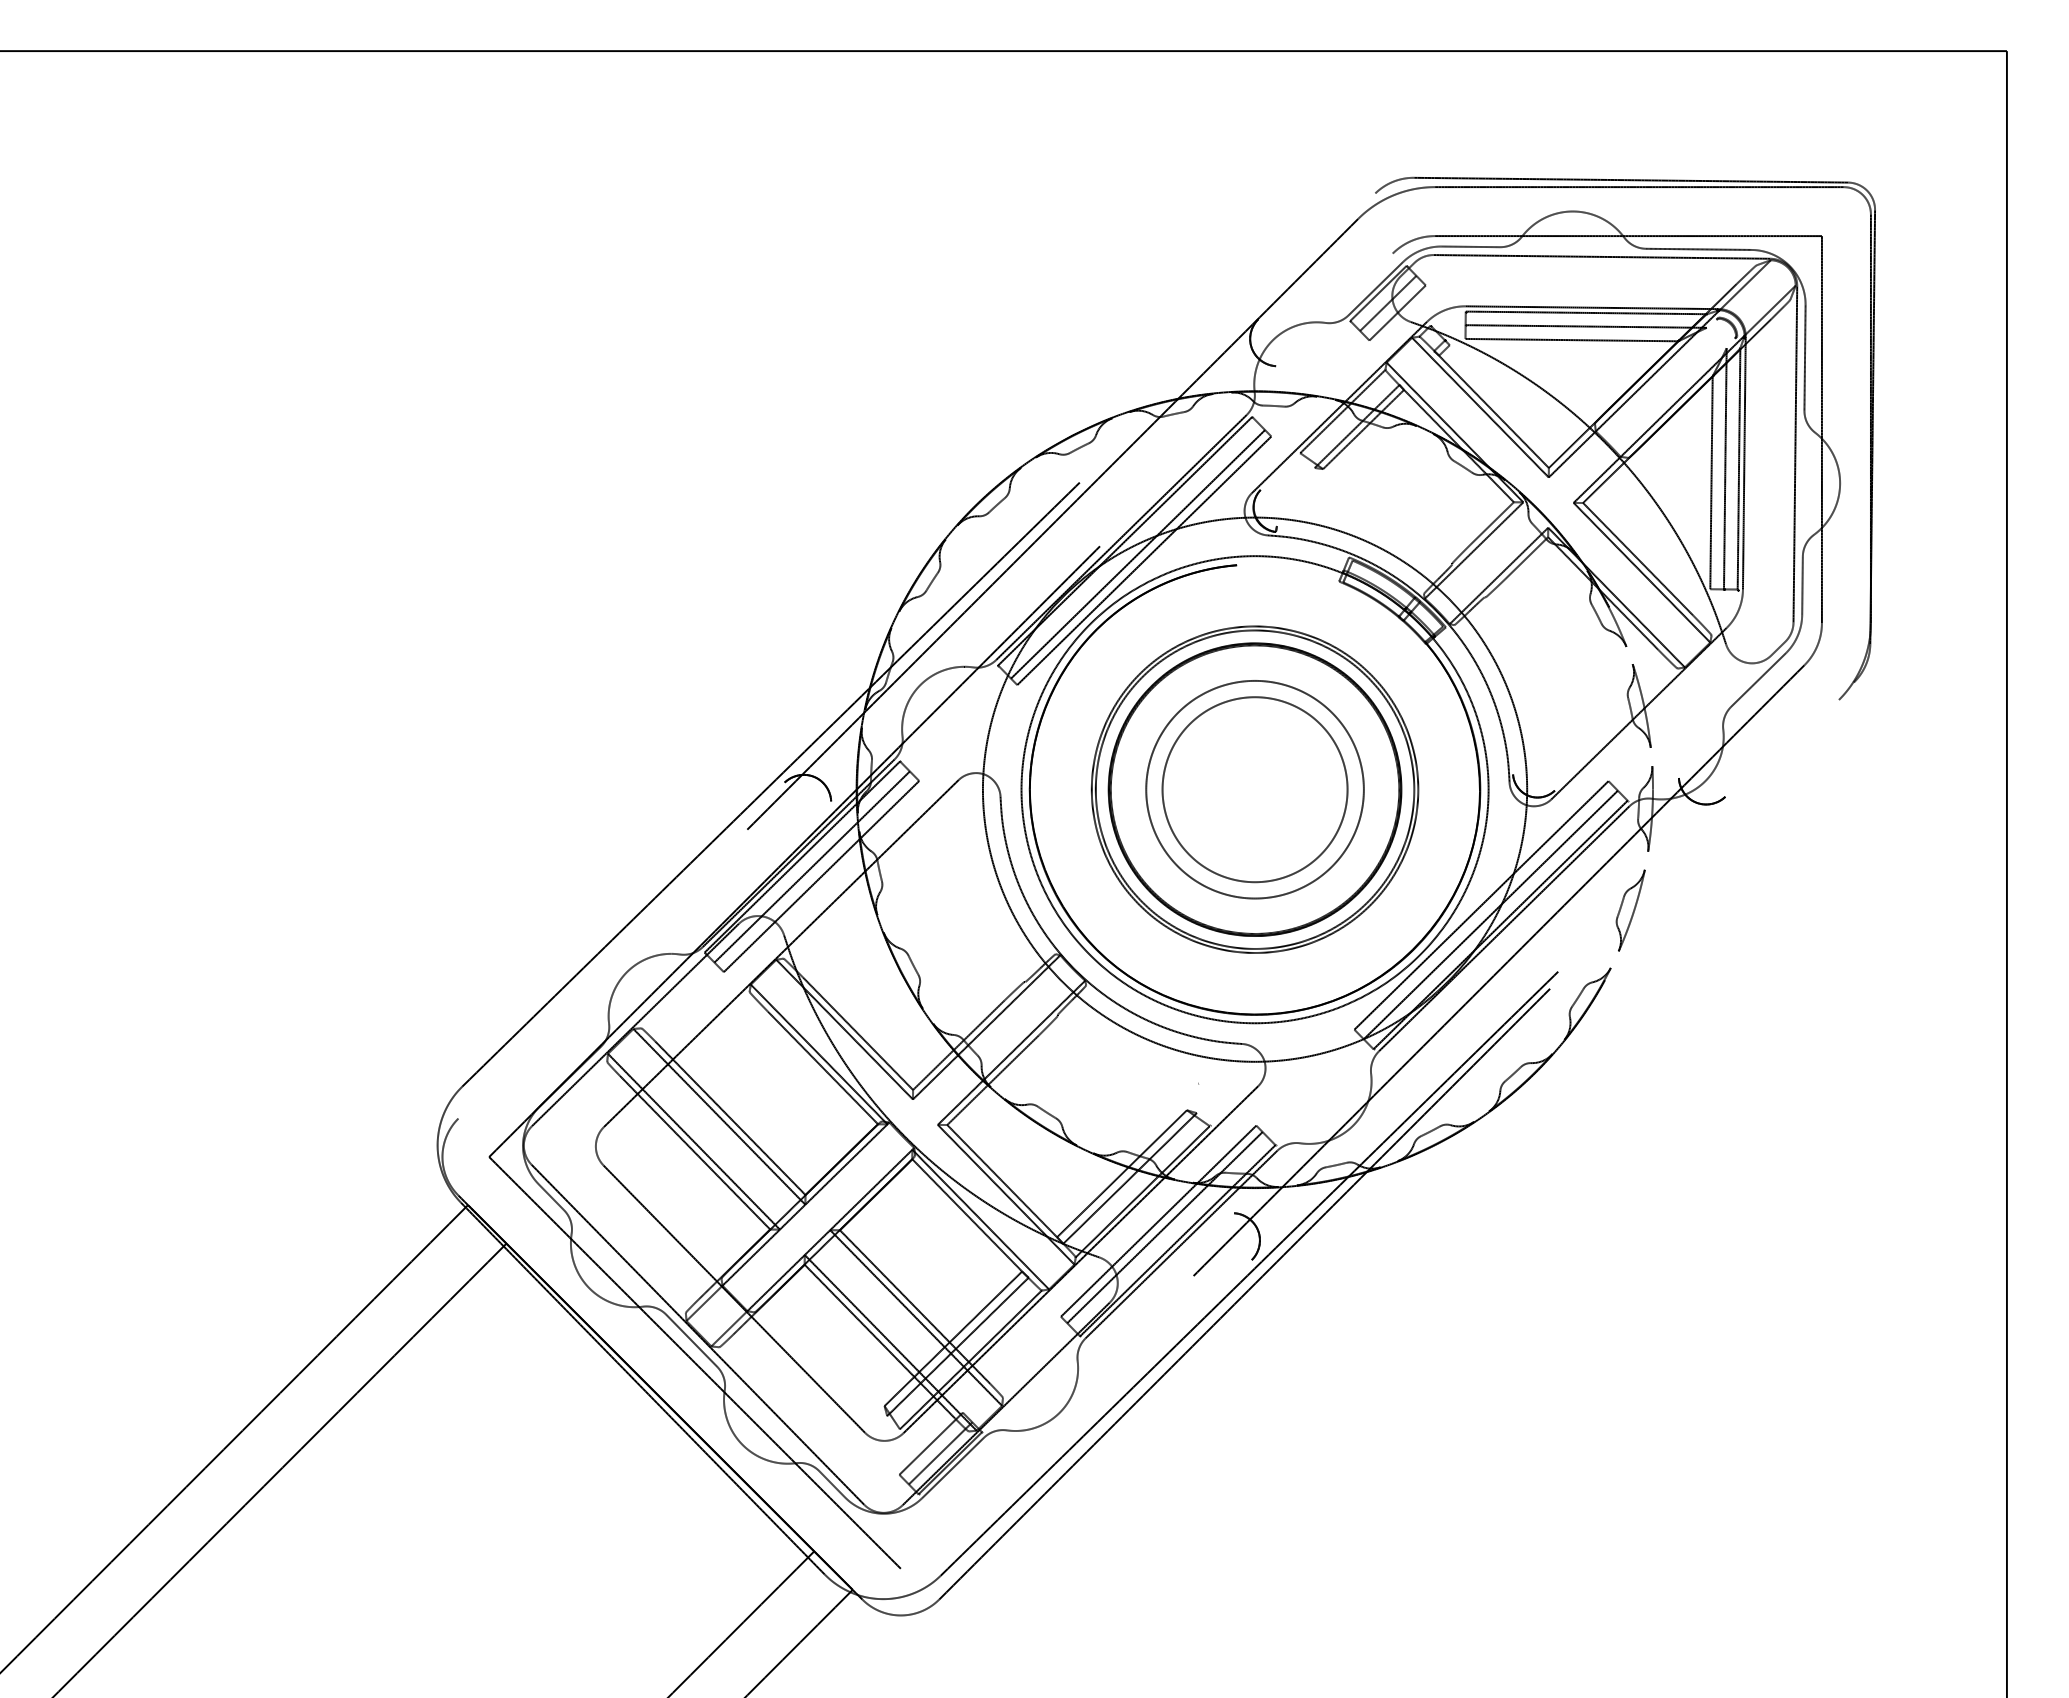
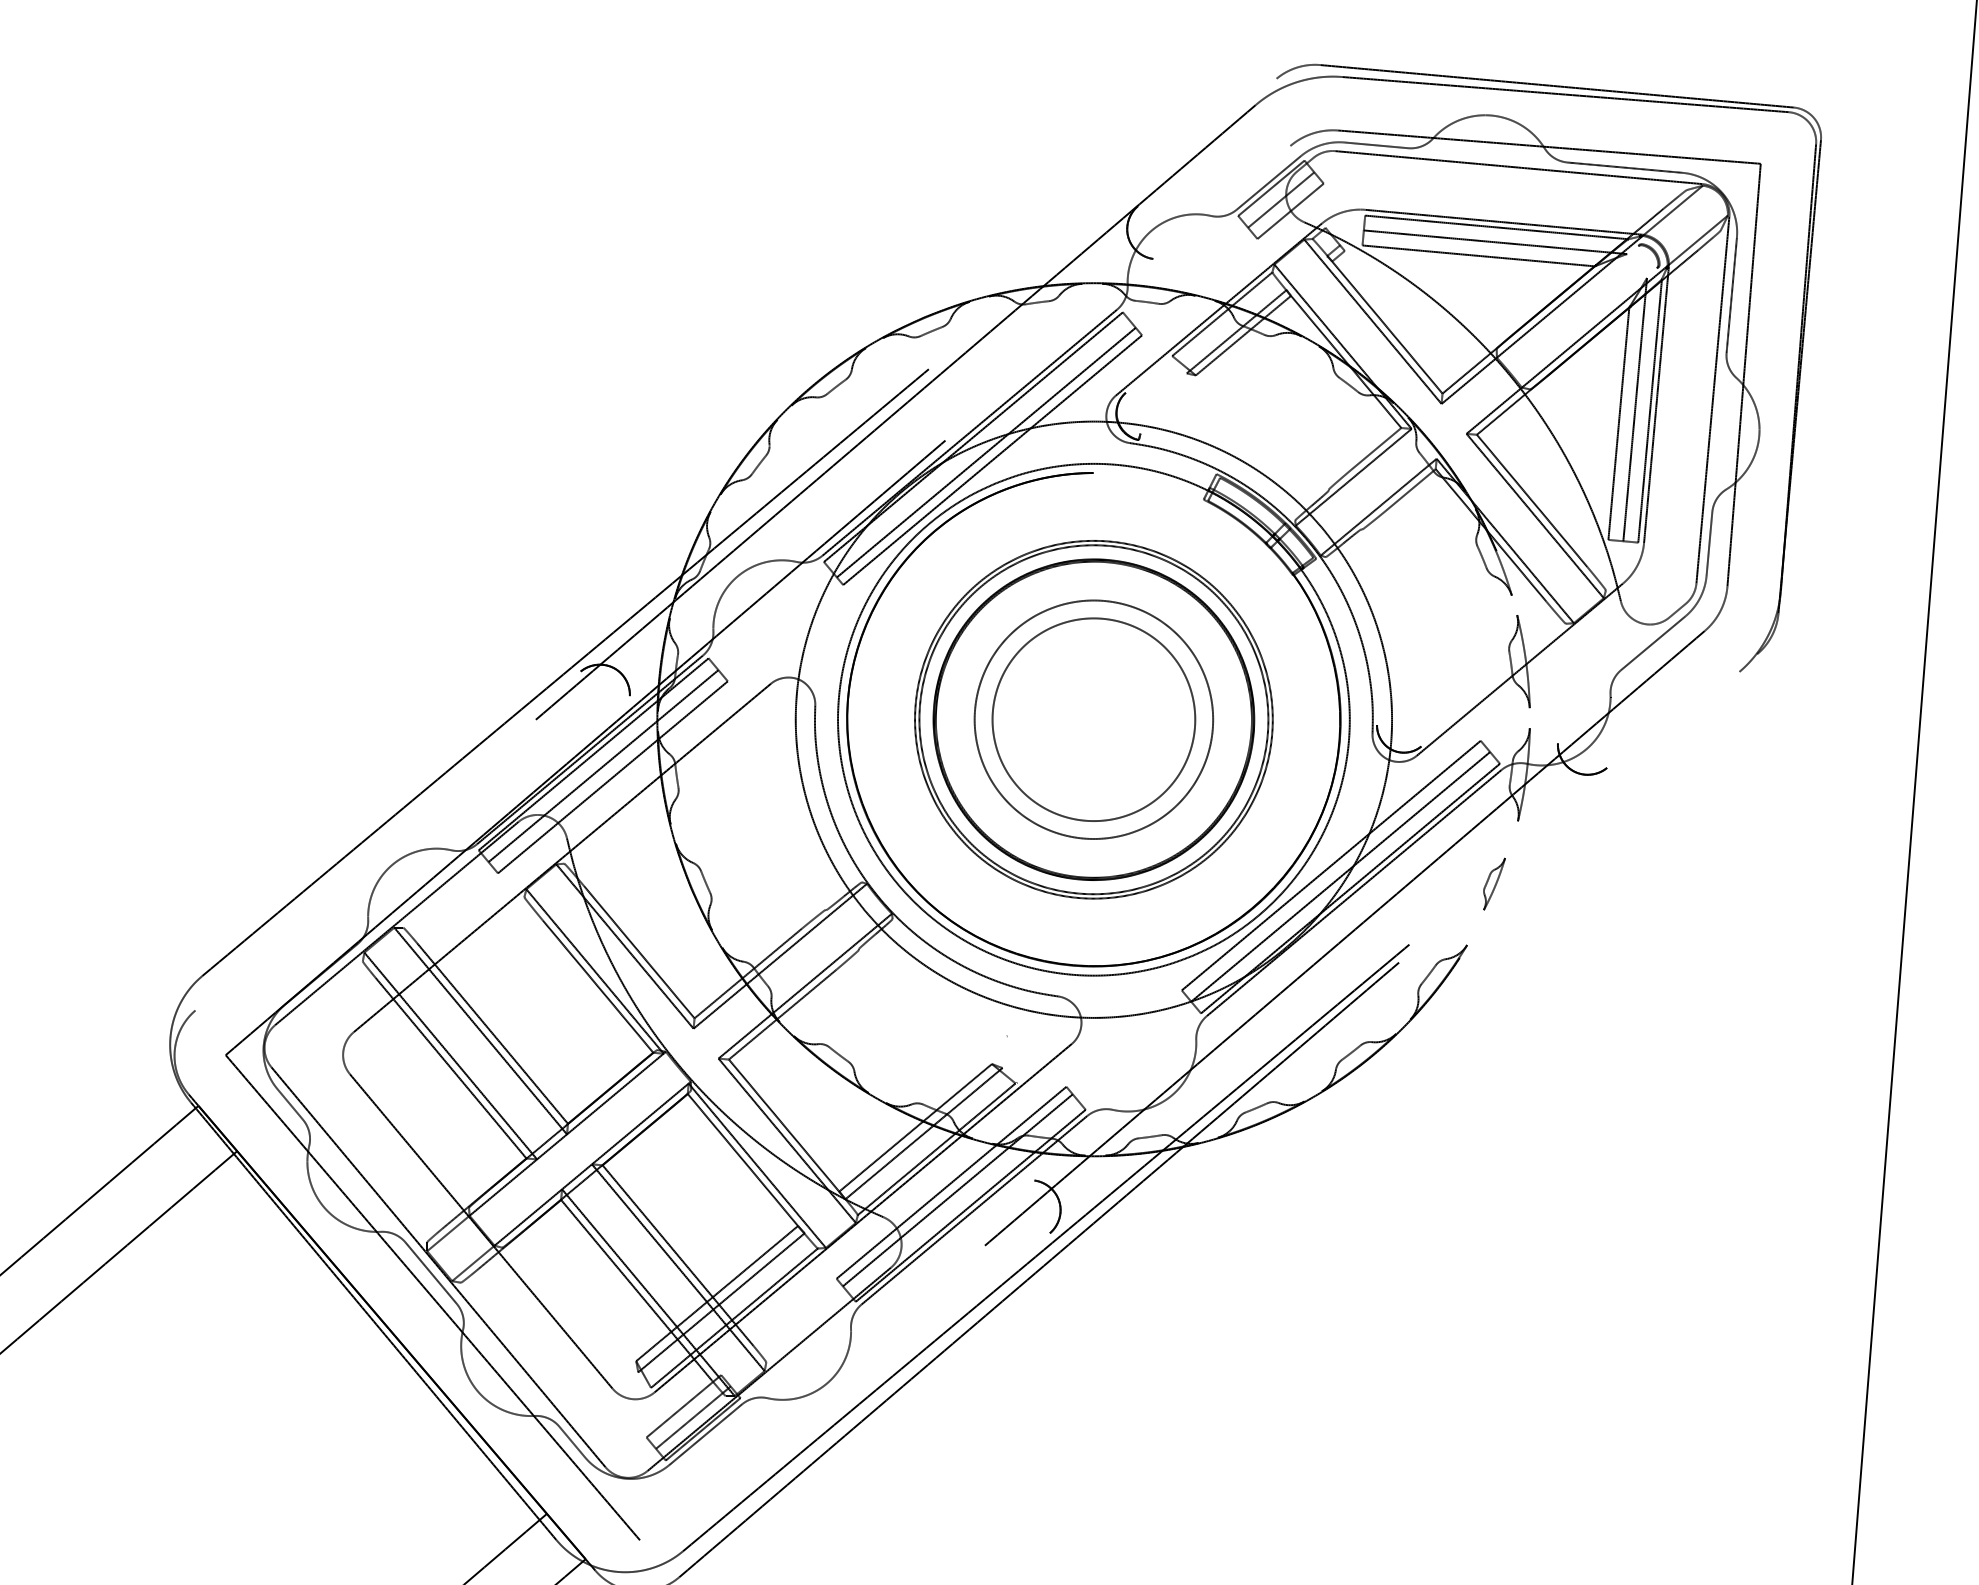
part: (1630, 910) -> (1493, 883), size x0.6

